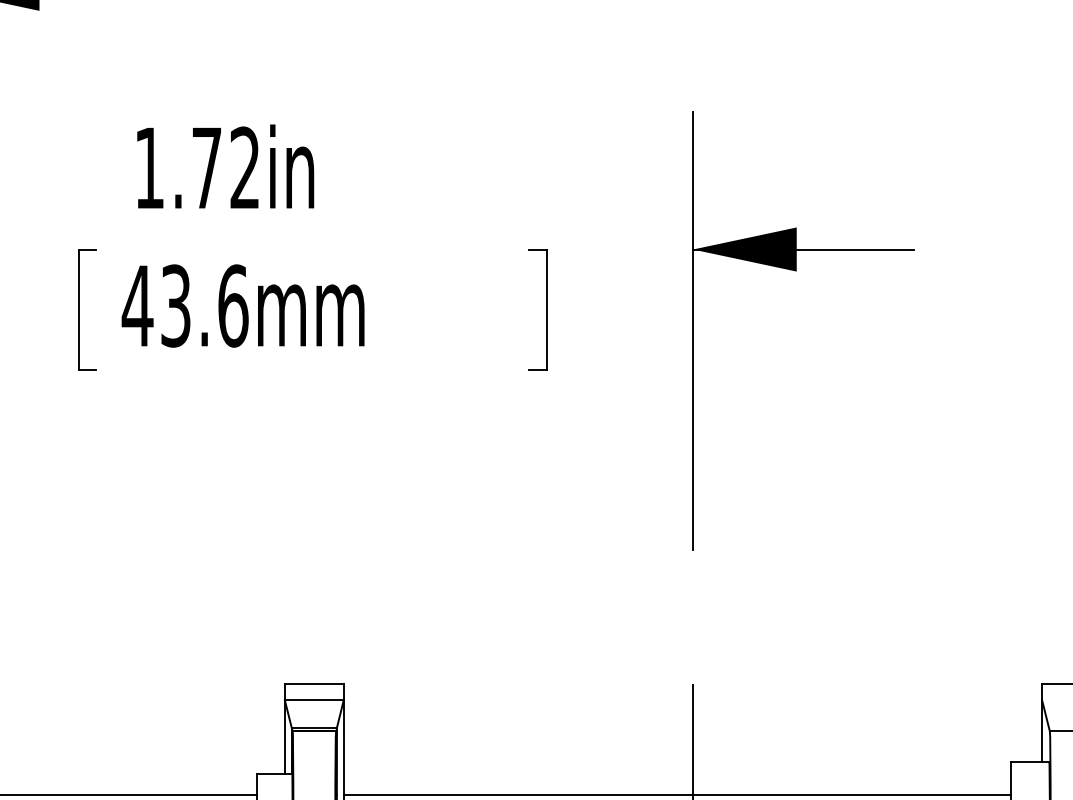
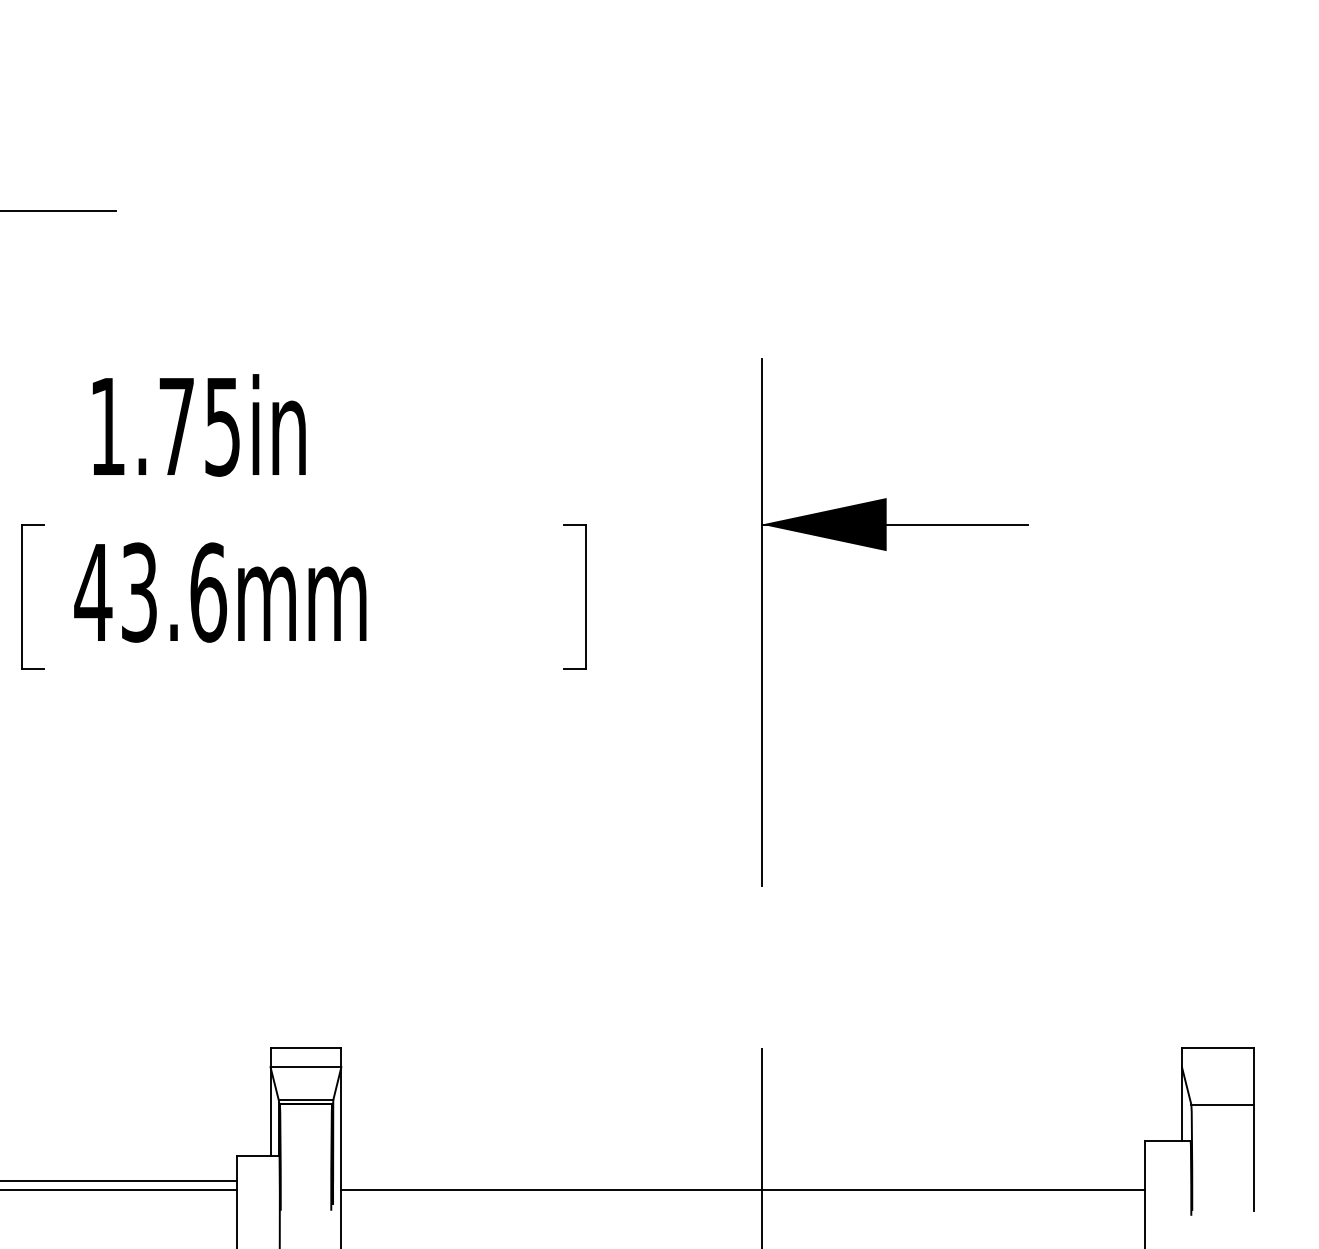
text: (244, 168) -> (222, 426), 1.72in -> 1.75in
line: (676, 794) -> (742, 1180), removed

